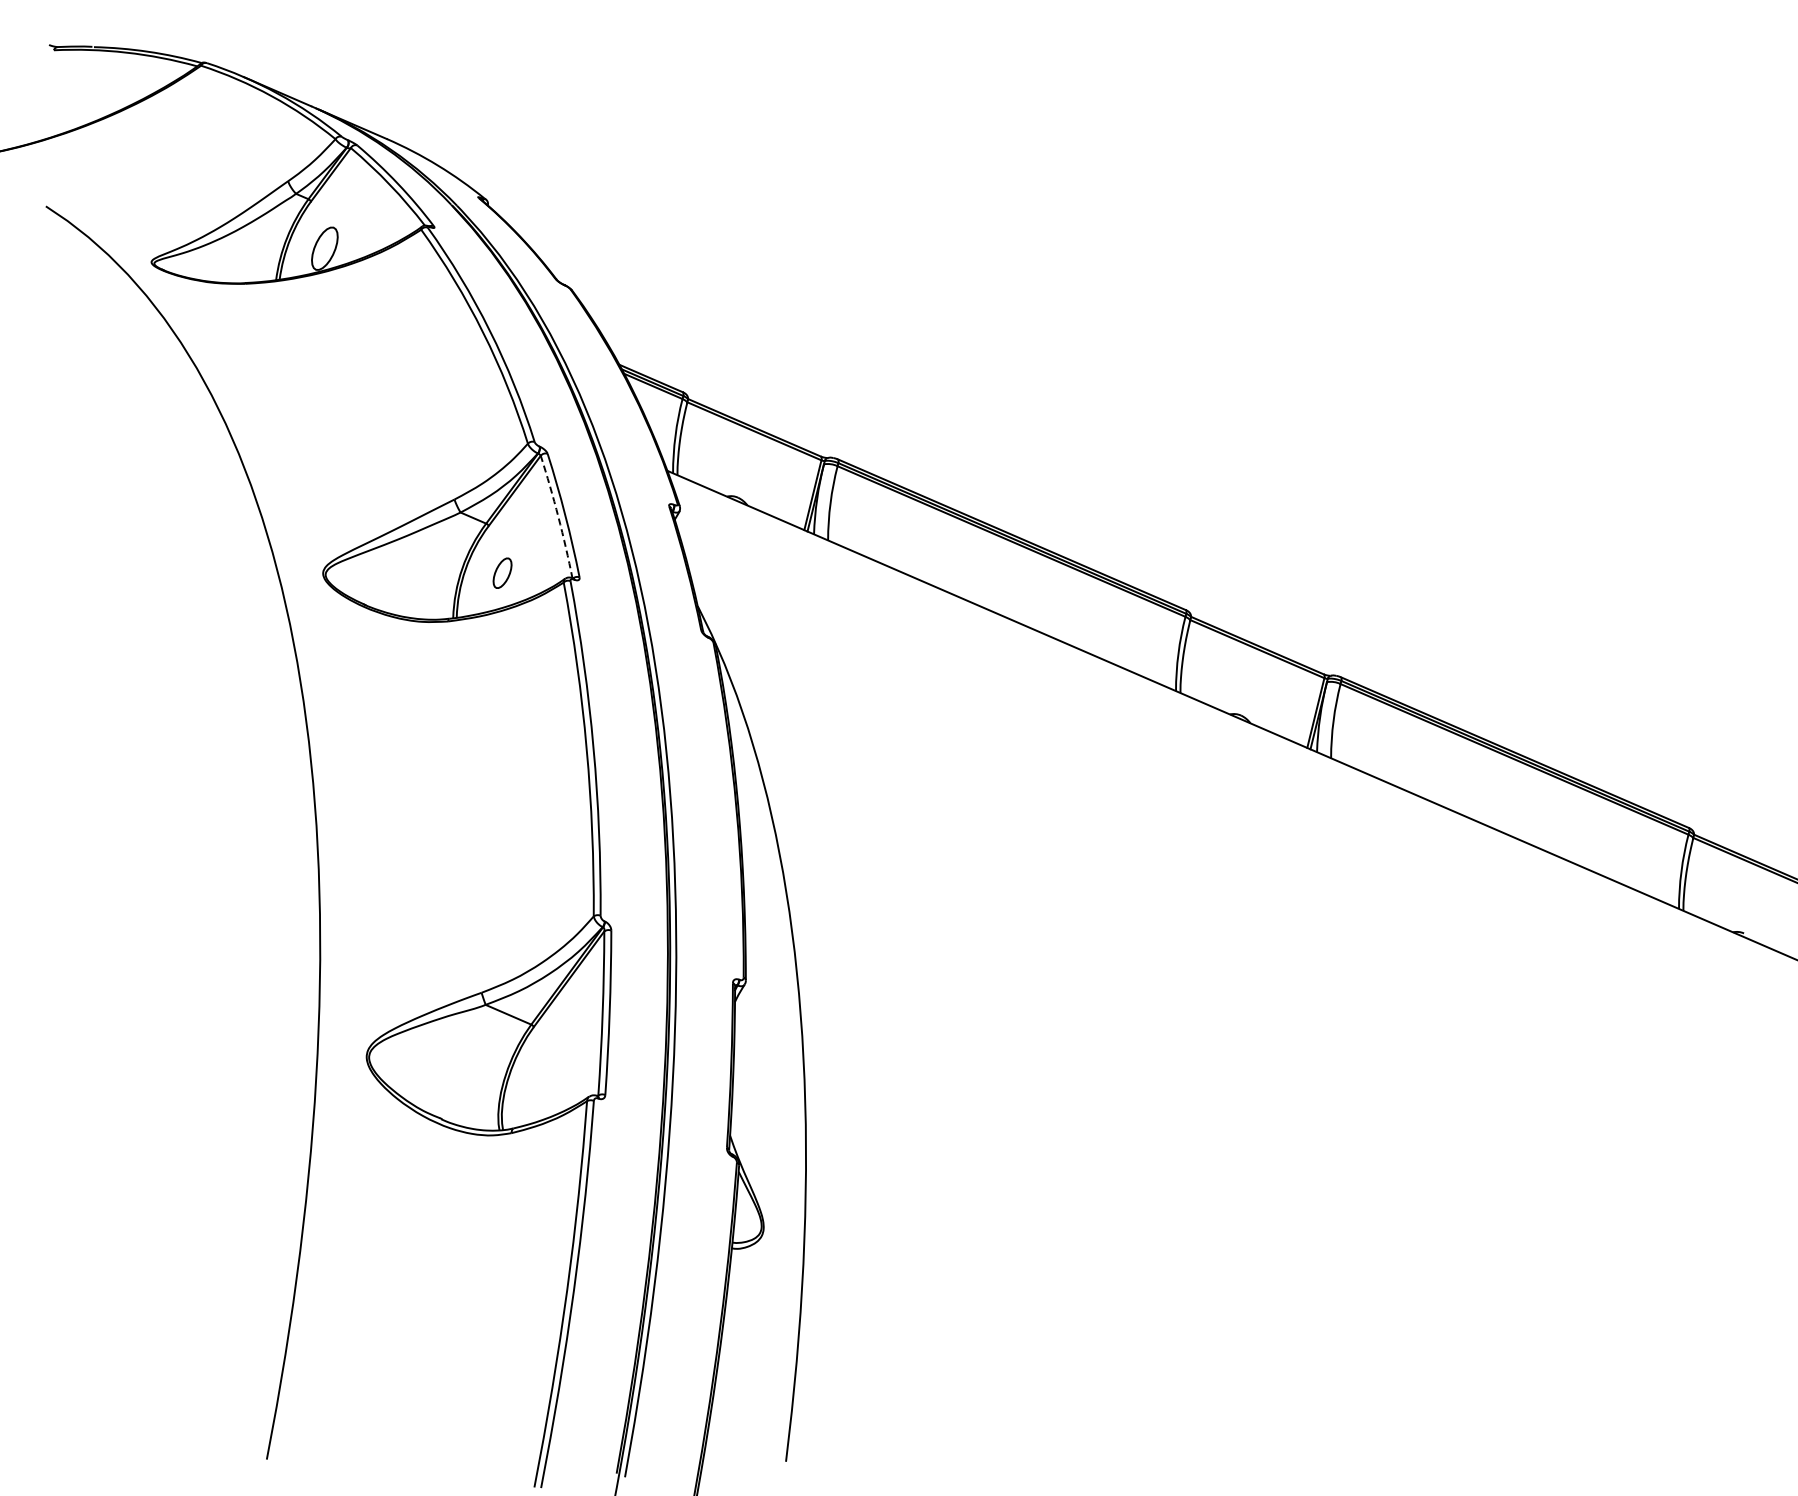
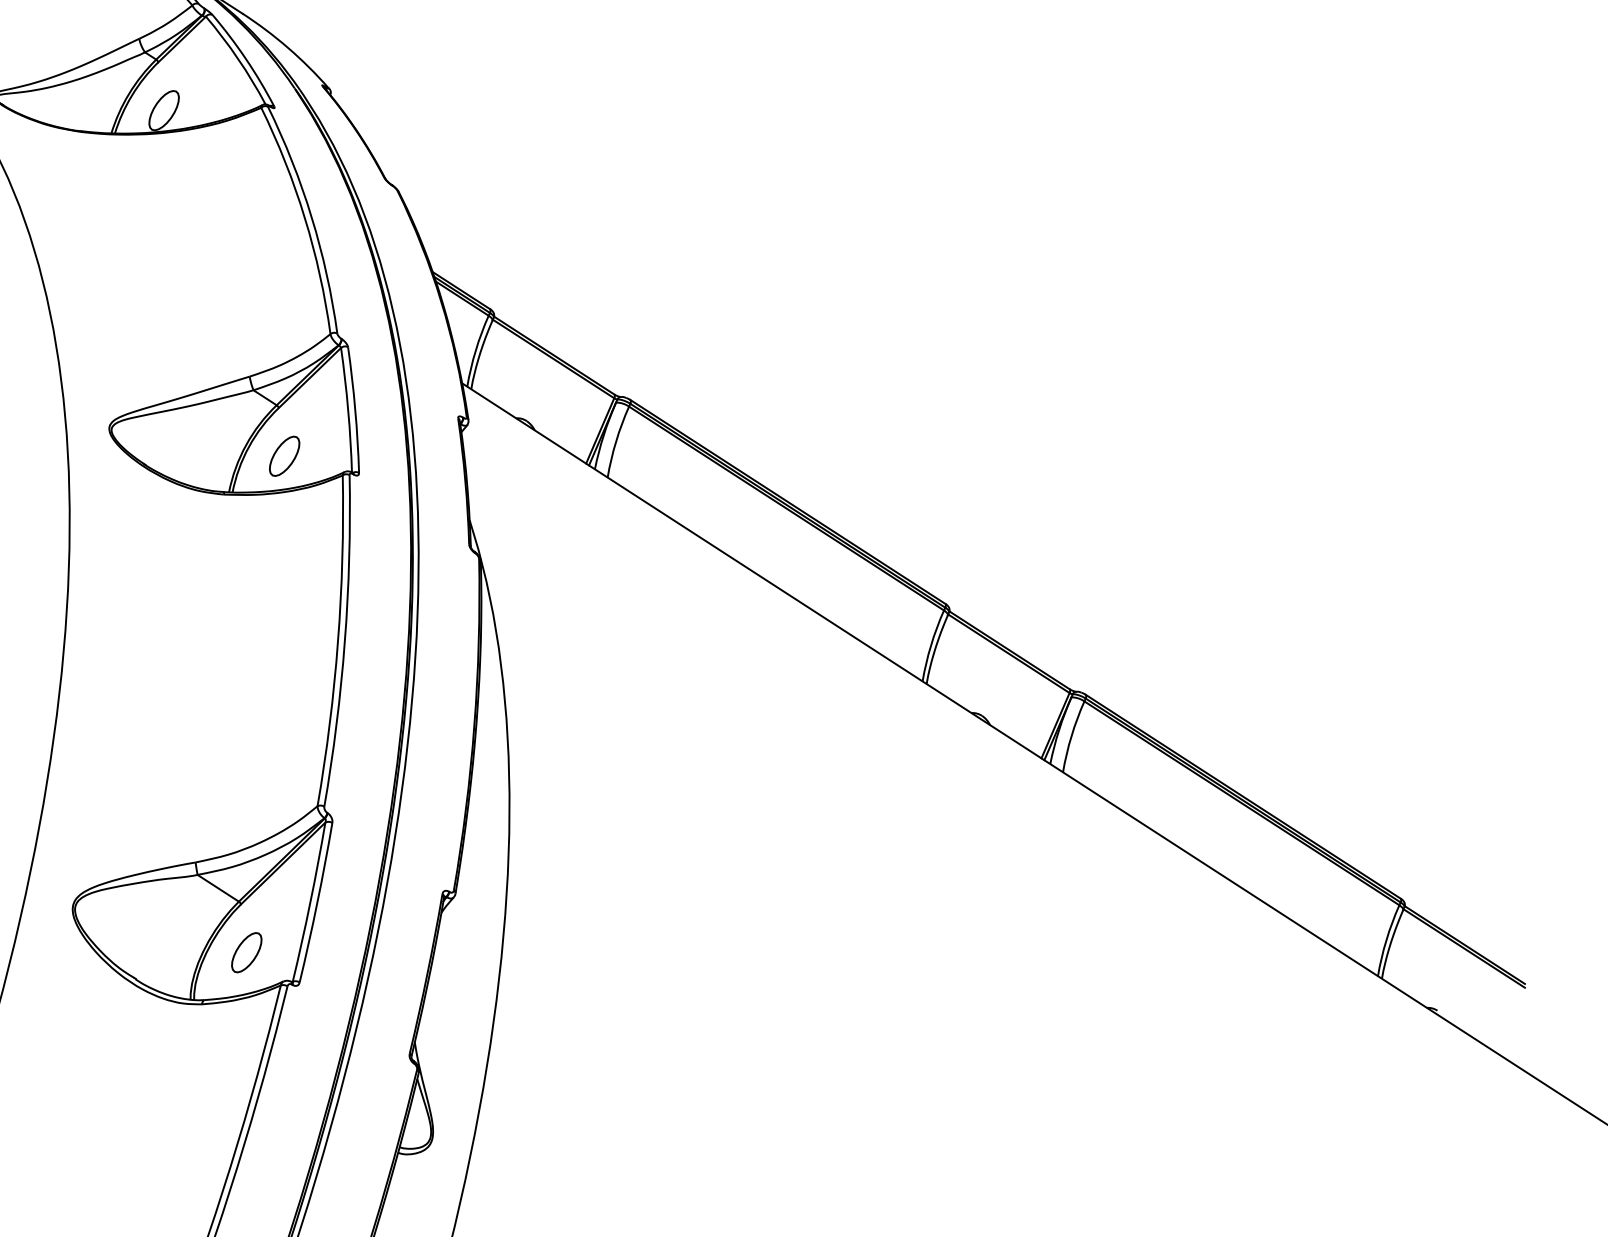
arc: (558, 517) -> (348, 411), dashed -> solid
part: (502, 573) -> (284, 456), size x1.43
part: (547, 1074) -> (246, 952), added

